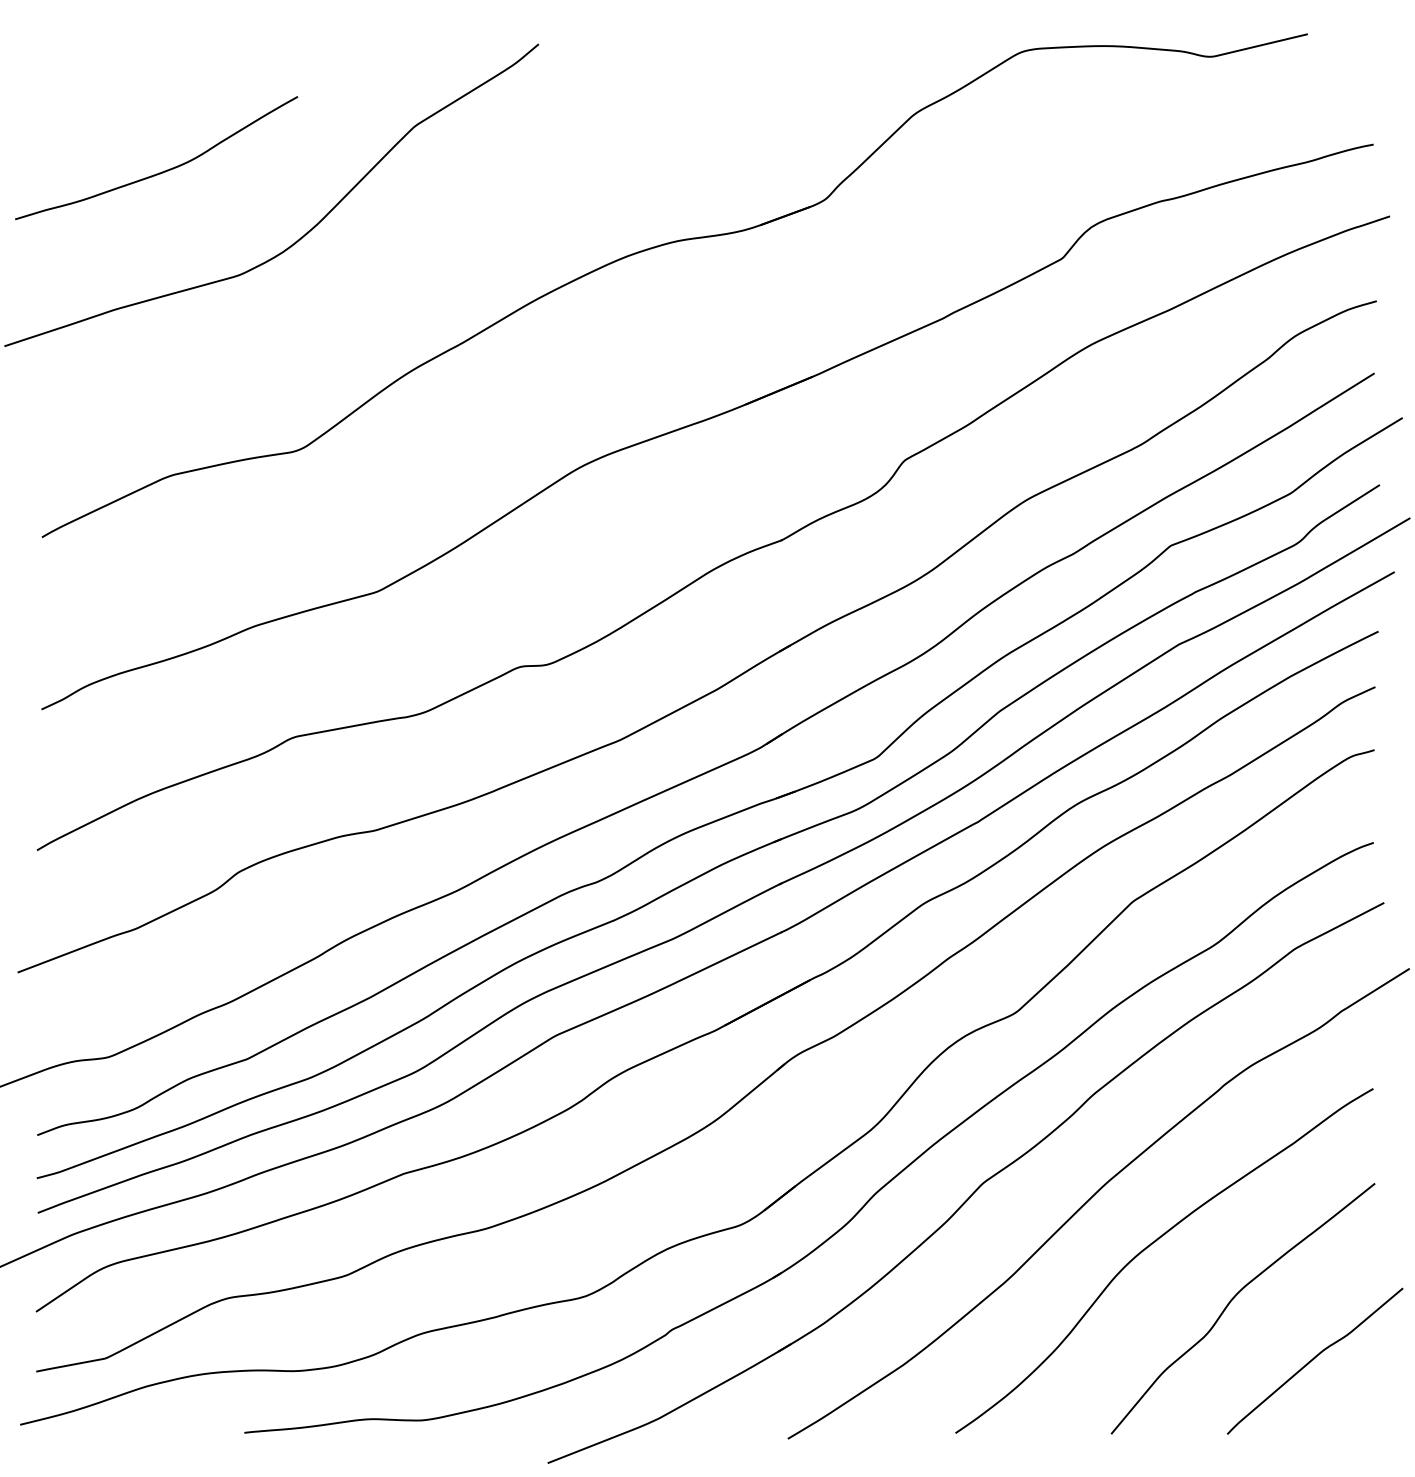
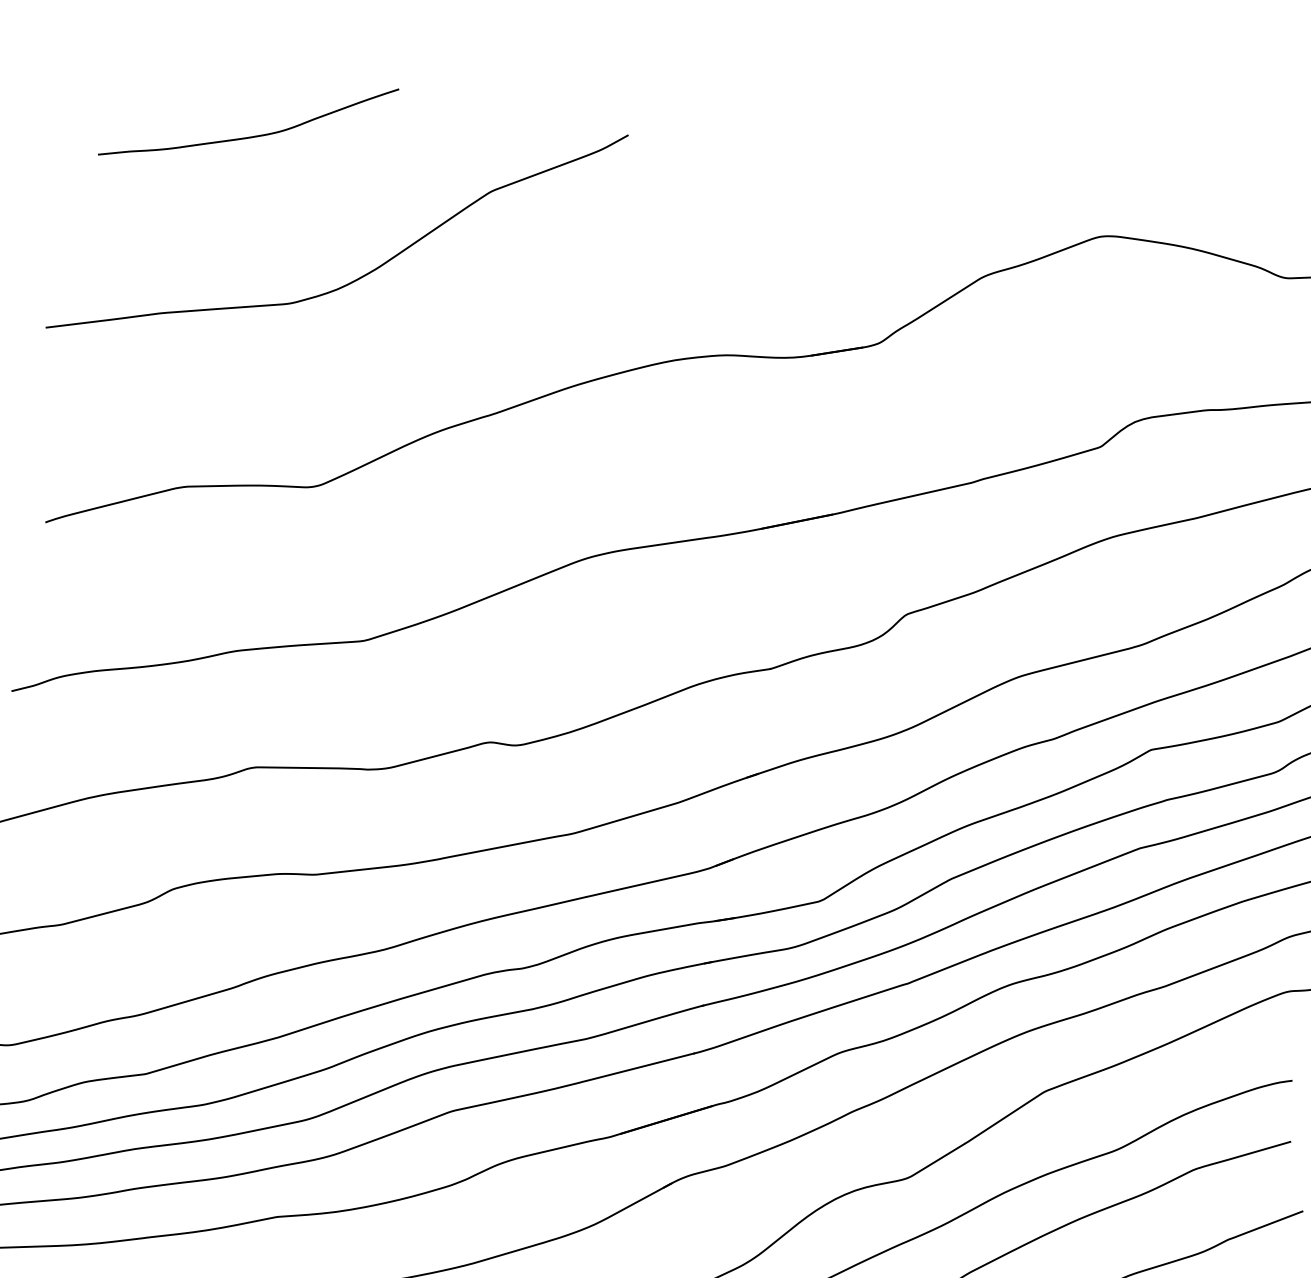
curve: (161, 171) -> (250, 136), moved

